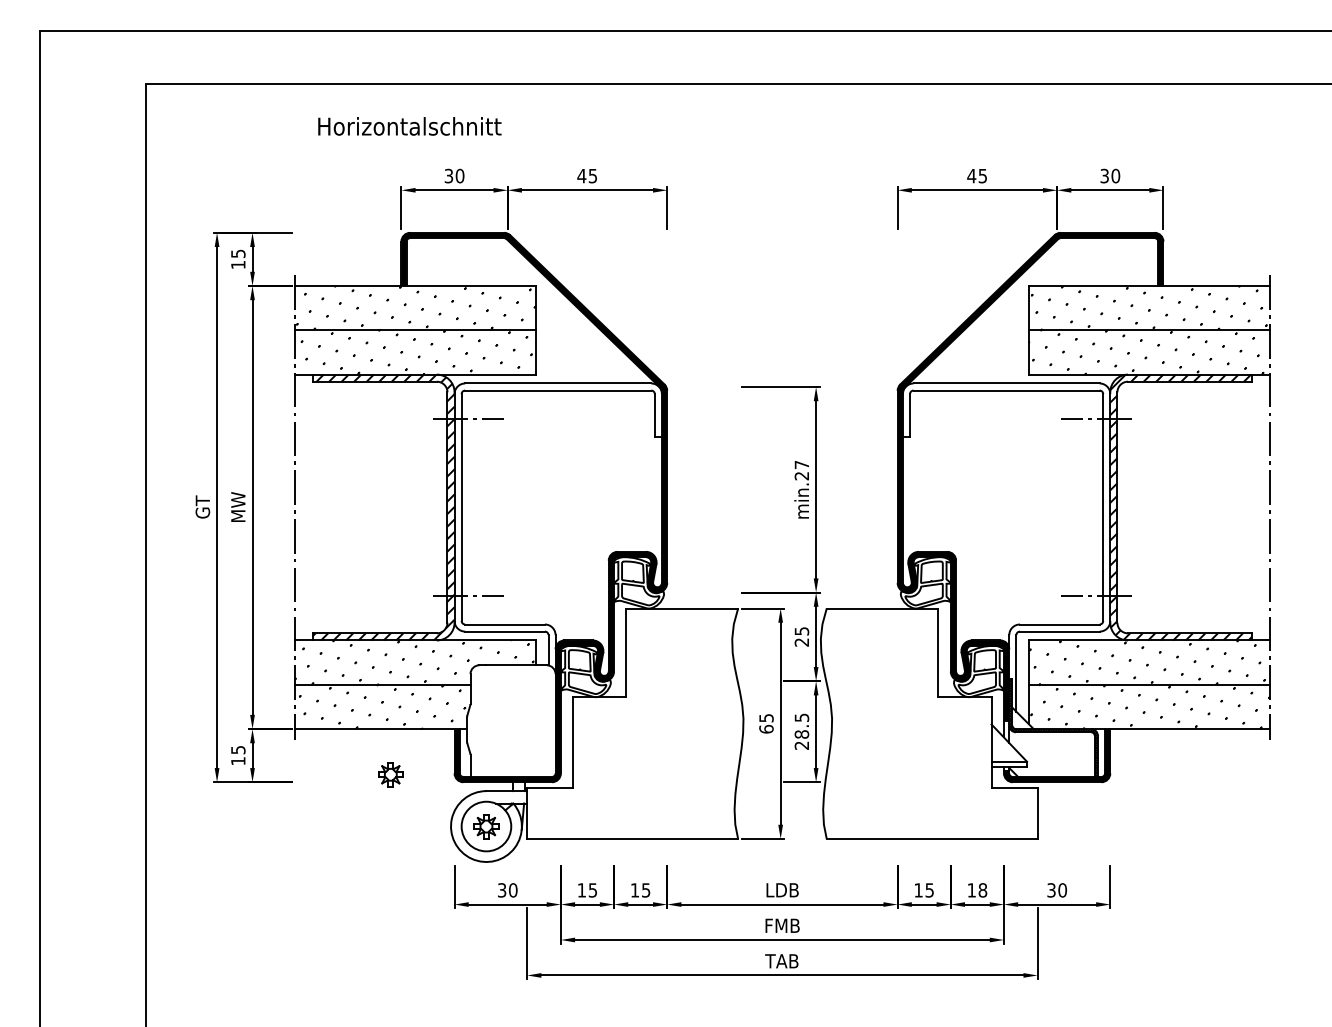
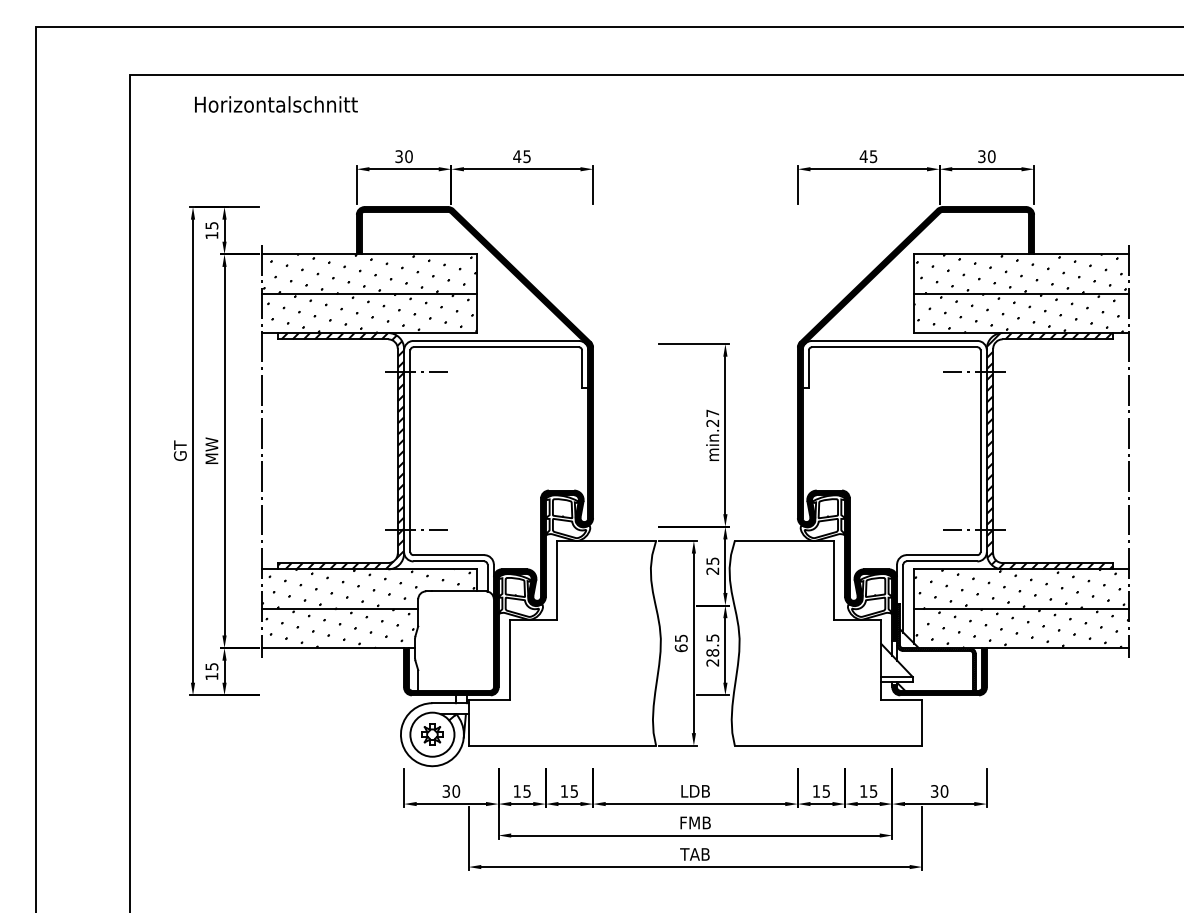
text: (410, 126) -> (276, 104), moved
part: (390, 774) -> (347, 688), removed
text: (982, 890) -> (873, 791), 18 -> 15

